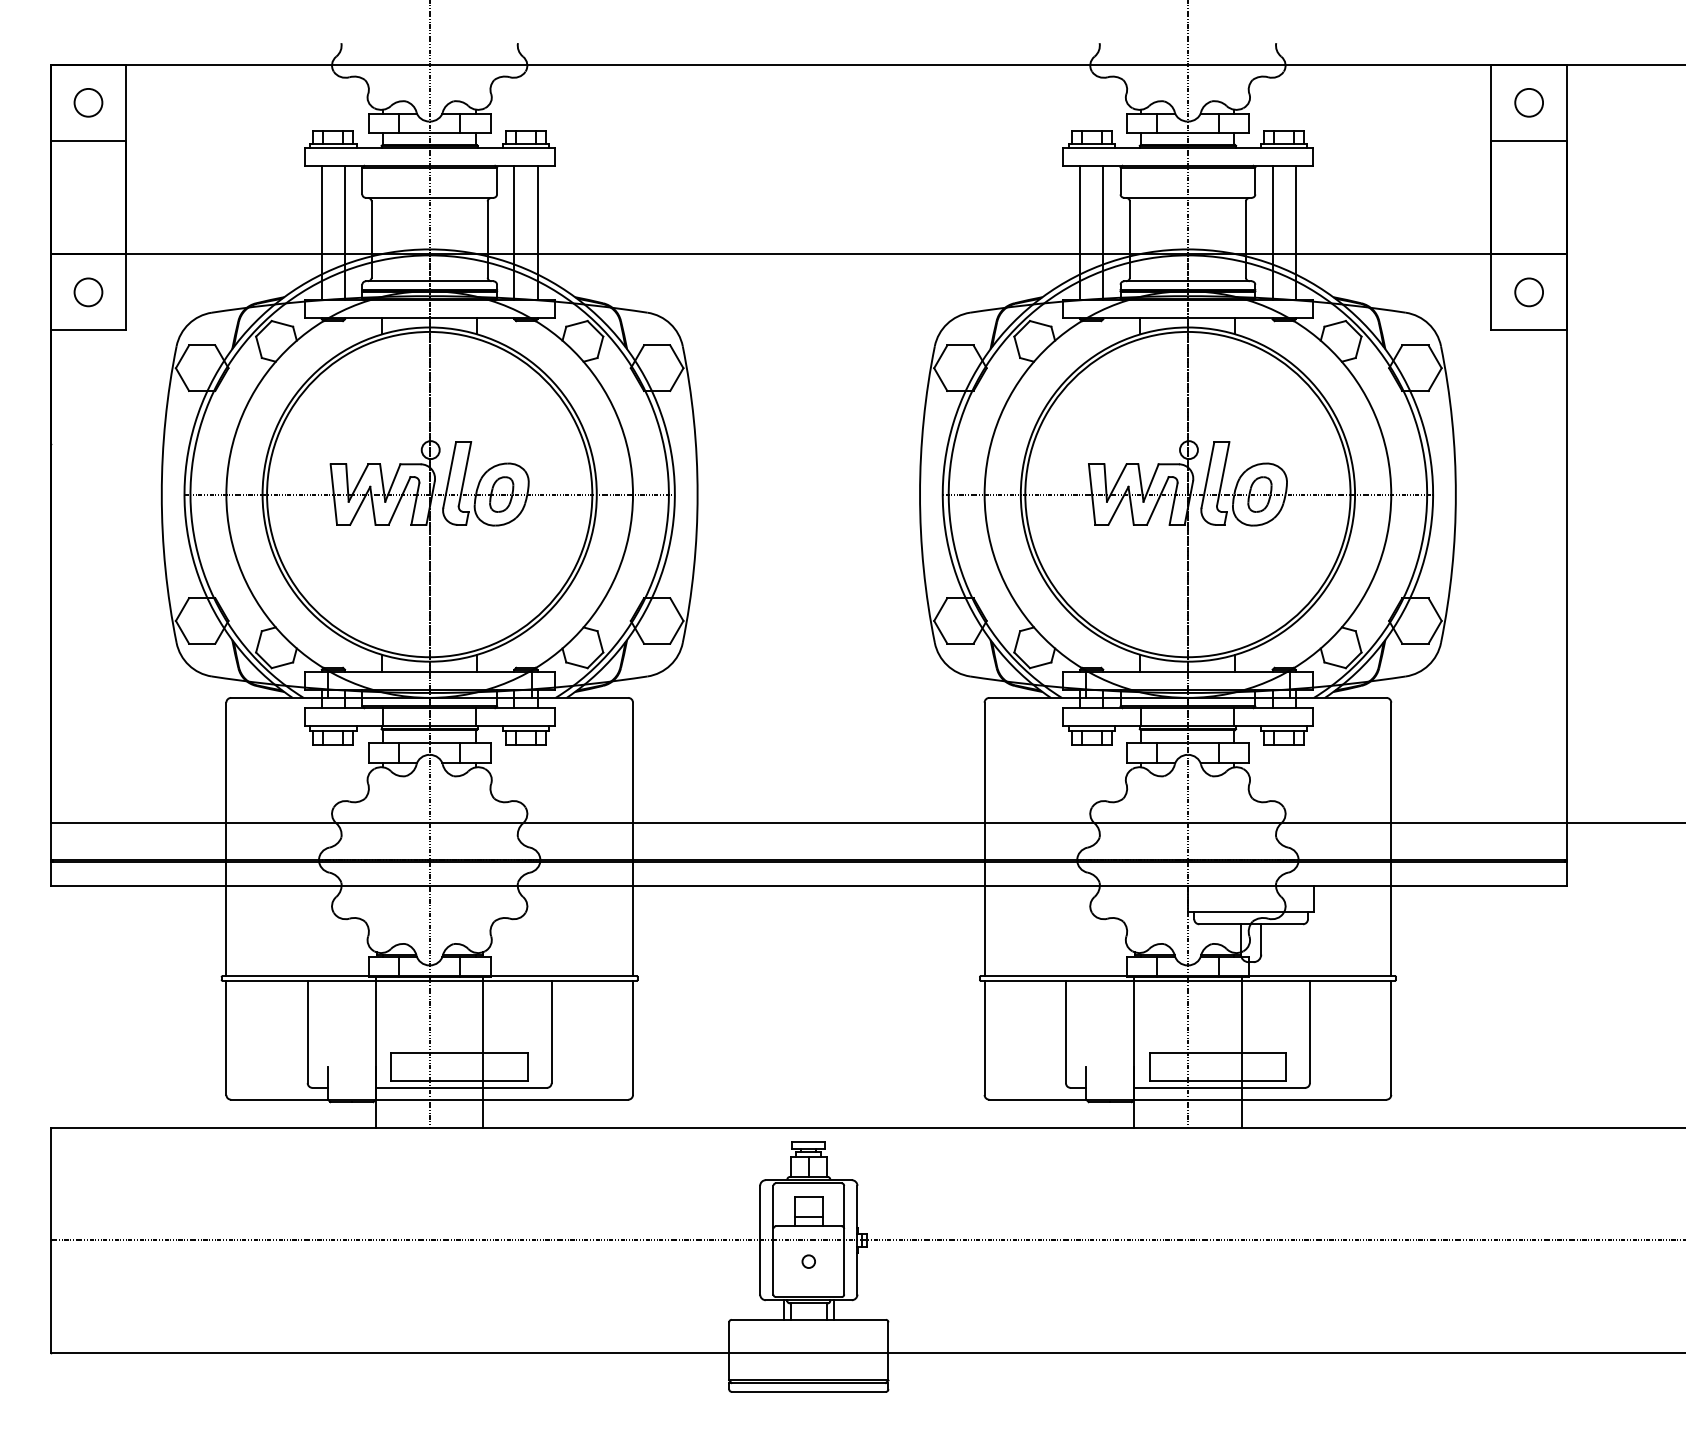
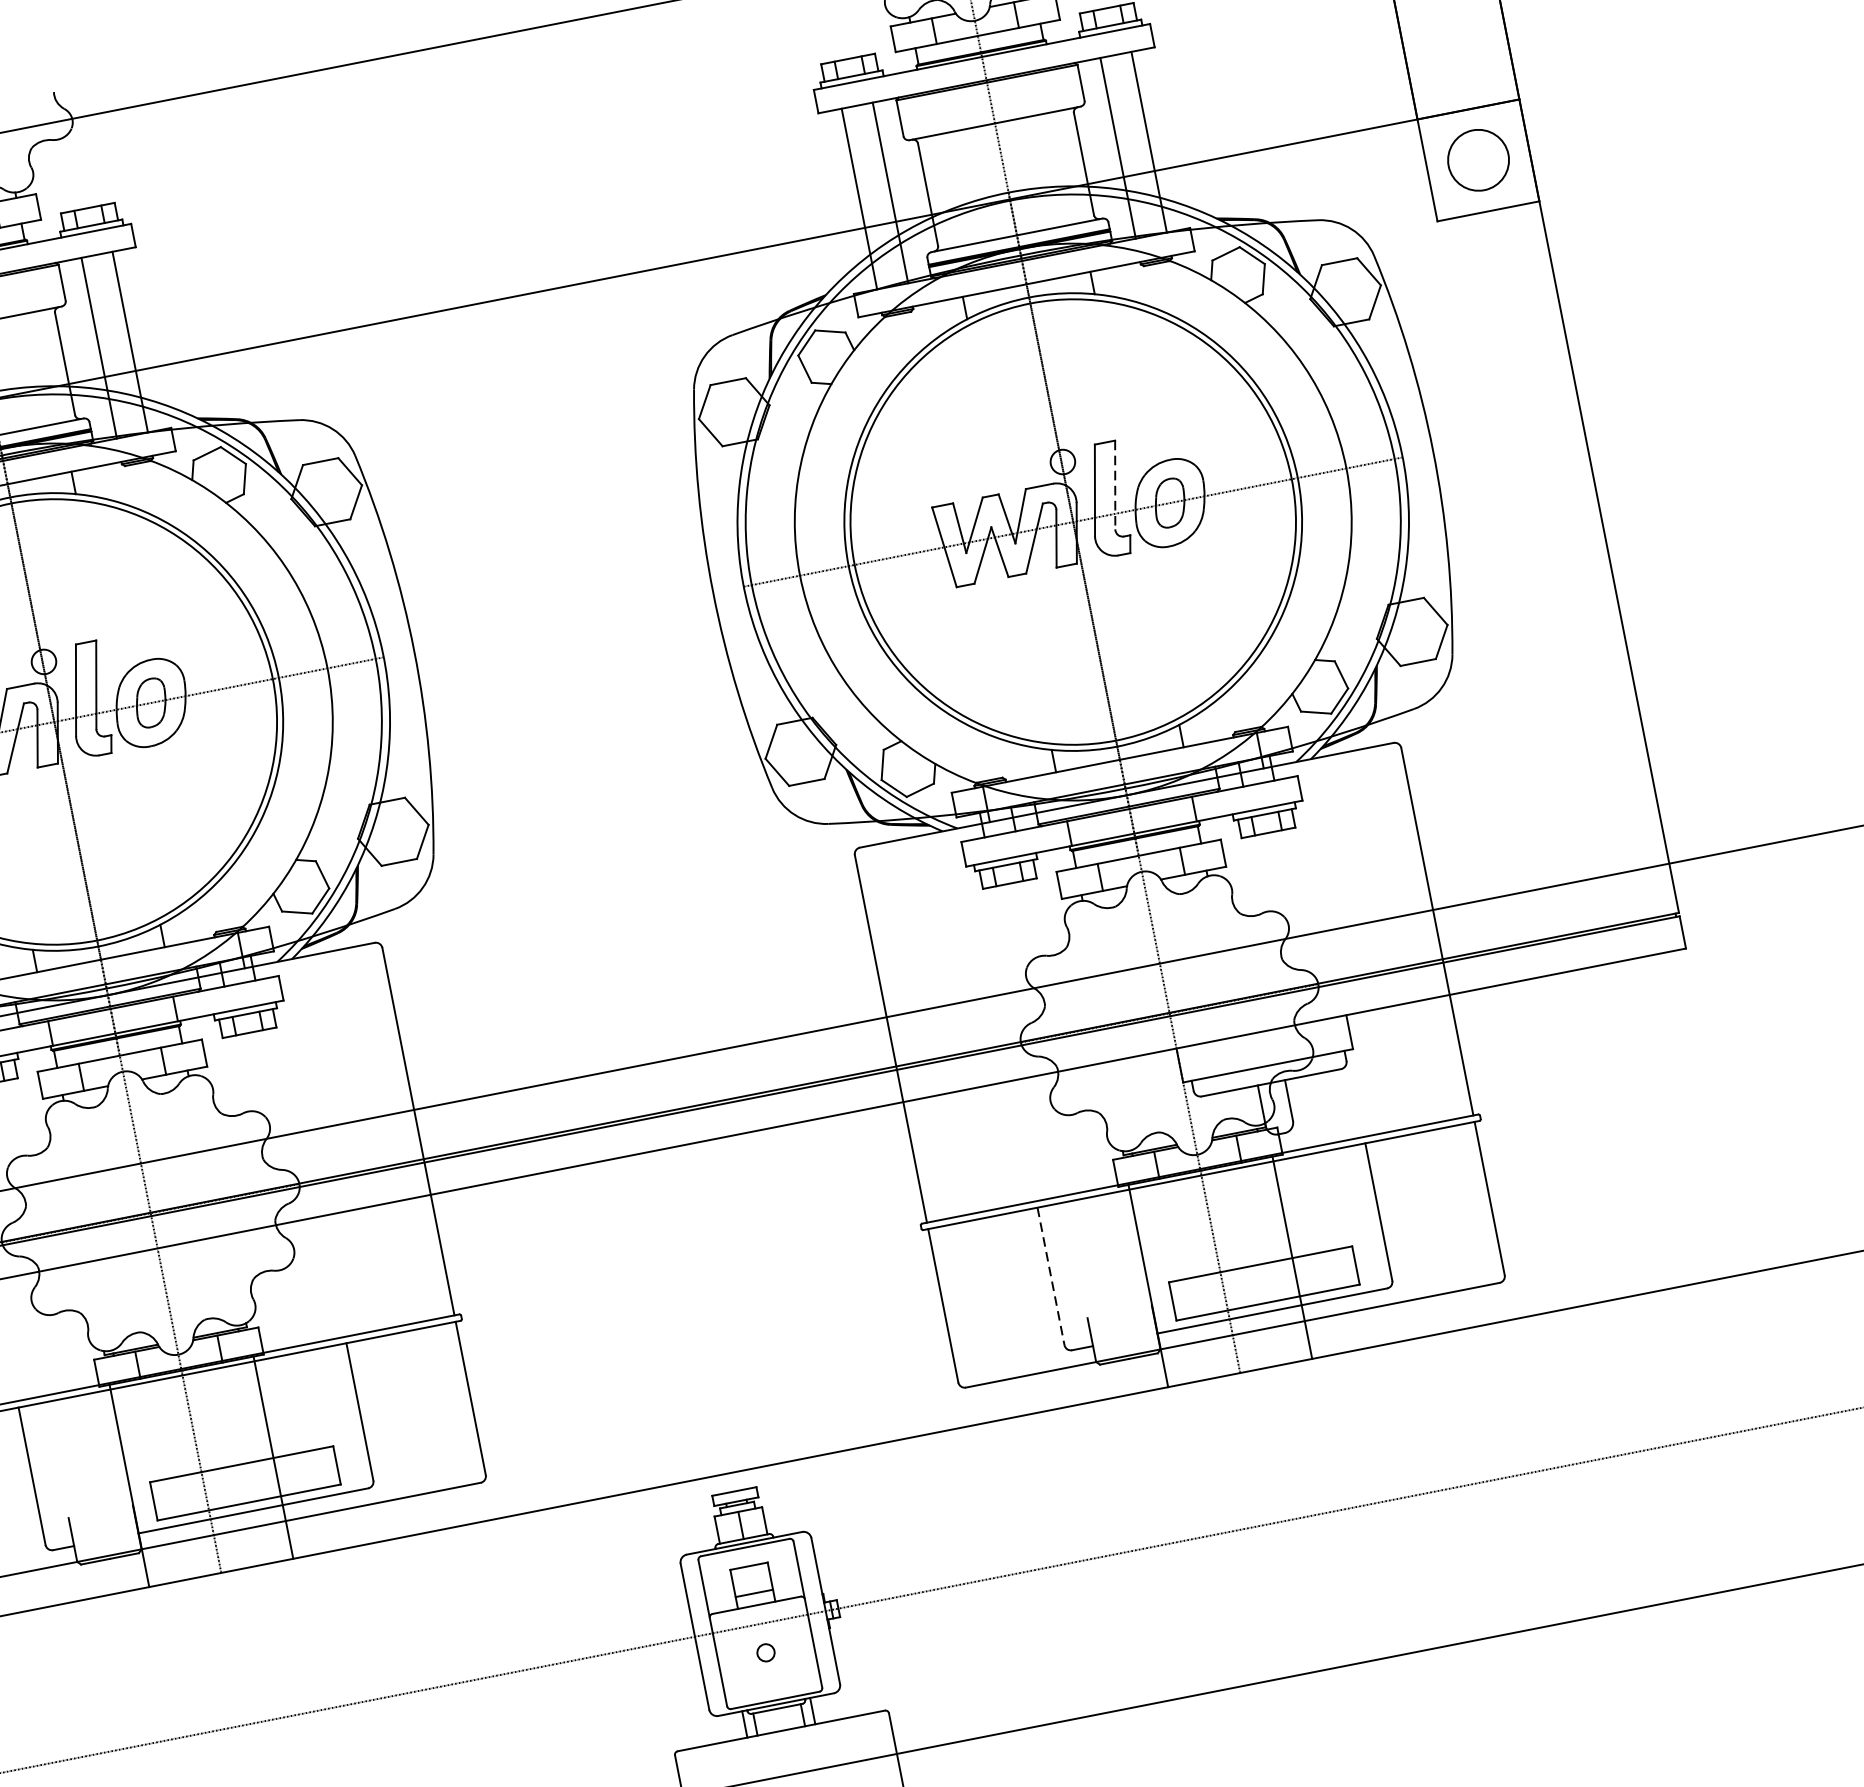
circle: (1528, 292) -> (1477, 160), size x1.6
line: (1223, 474) -> (1115, 485), solid -> dashed
line: (1065, 1032) -> (1050, 1277), solid -> dashed

